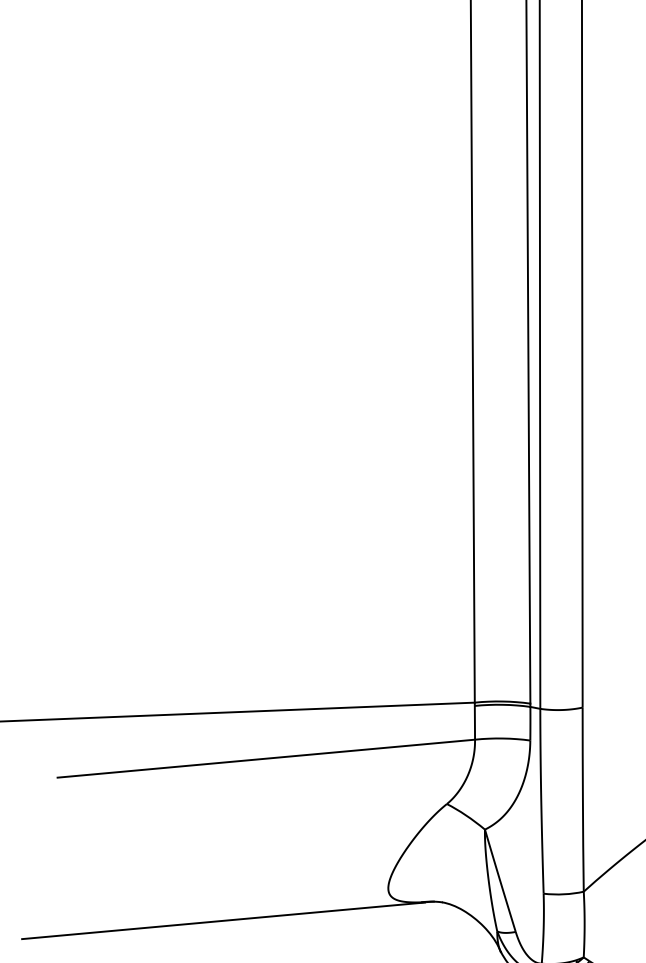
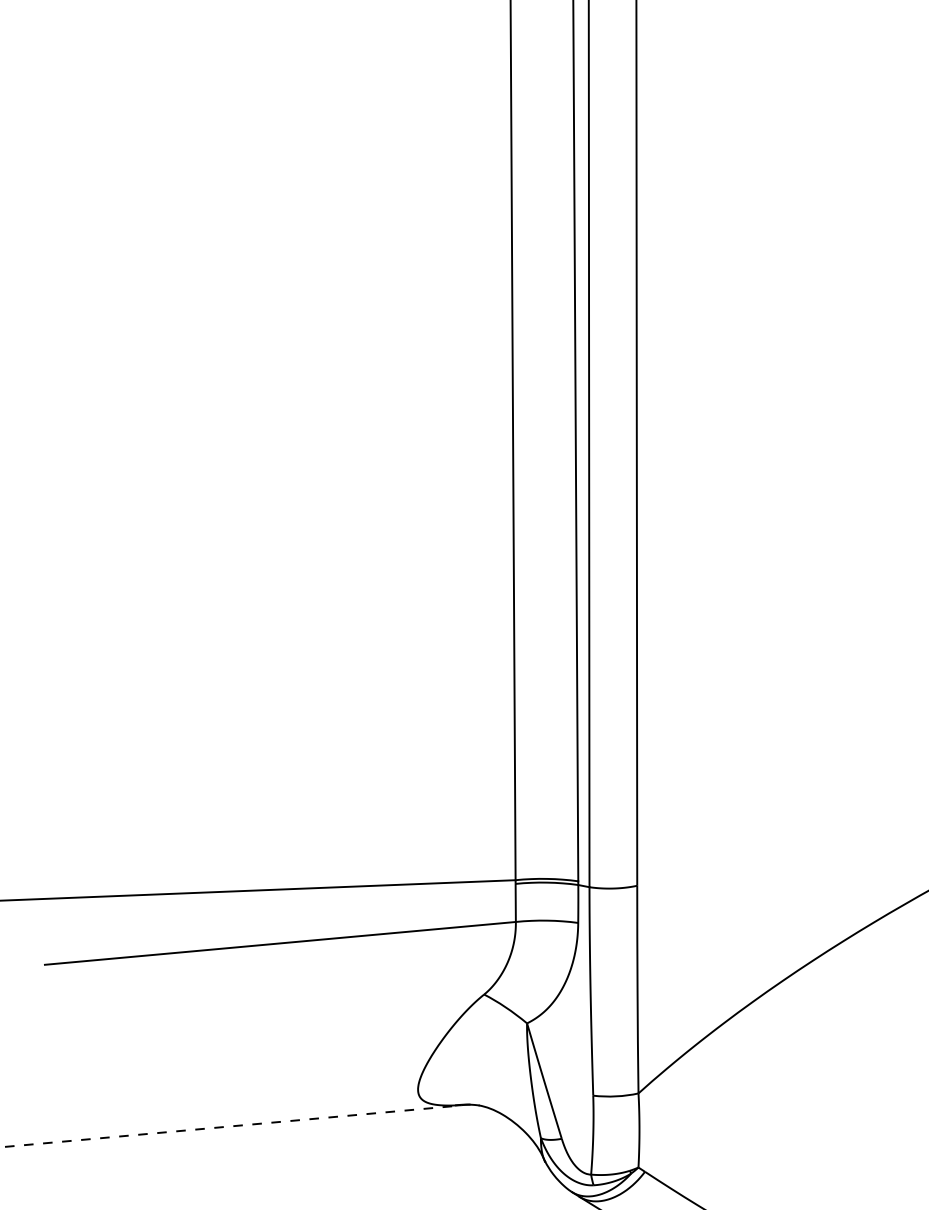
line: (223, 921) -> (232, 1126), solid -> dashed

